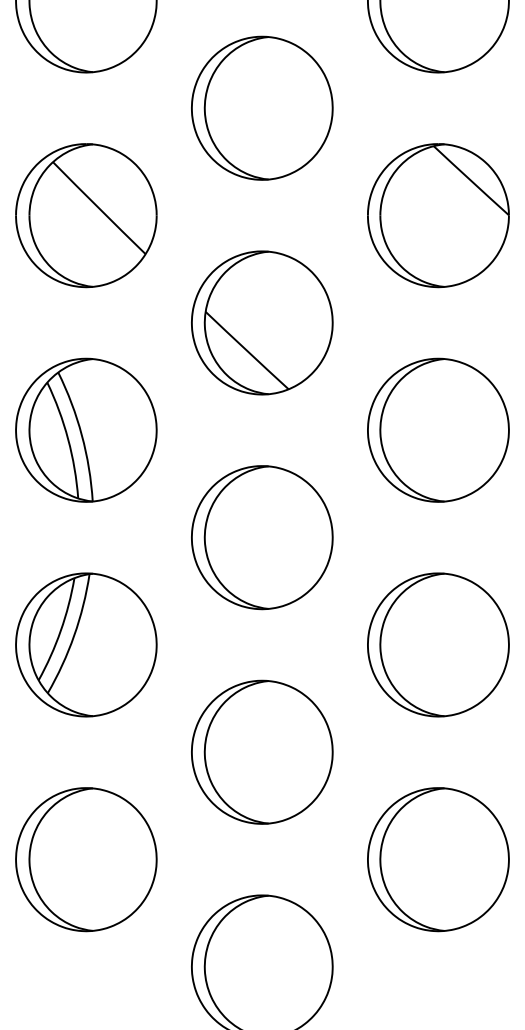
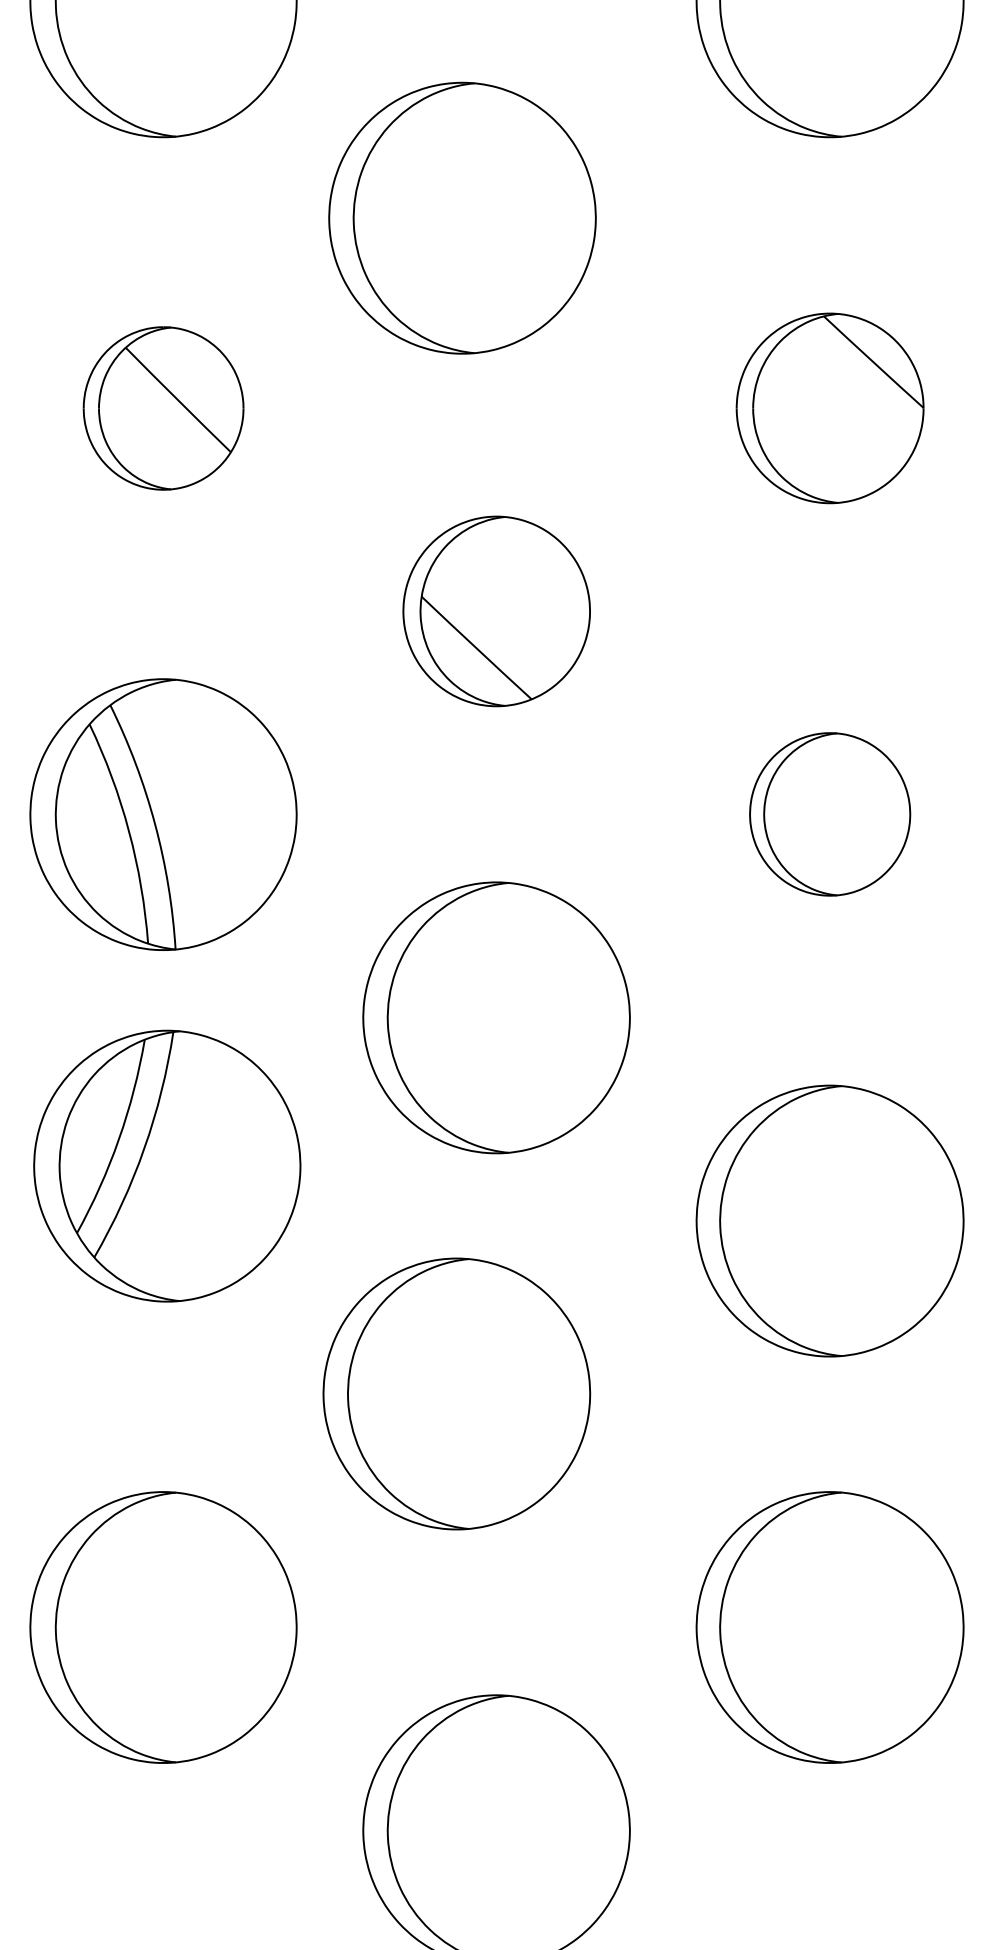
part: (262, 107) -> (462, 216), moved
part: (86, 215) -> (163, 407), size x0.6
part: (438, 215) -> (830, 407), size x0.7
part: (262, 322) -> (497, 610), size x0.7
part: (438, 429) -> (830, 813), size x0.6
part: (86, 644) -> (167, 1165), moved
part: (262, 751) -> (457, 1392), moved

